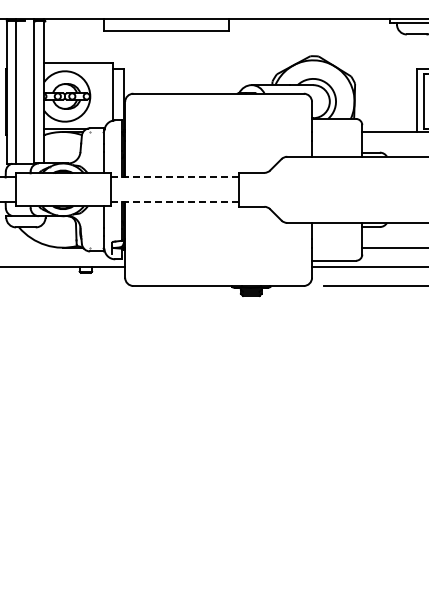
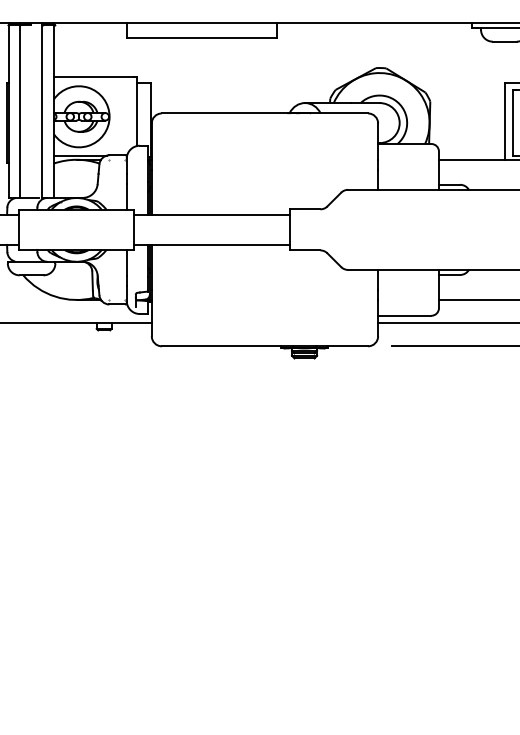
line: (174, 177) -> (211, 214), dashed -> solid
line: (174, 202) -> (211, 245), dashed -> solid

